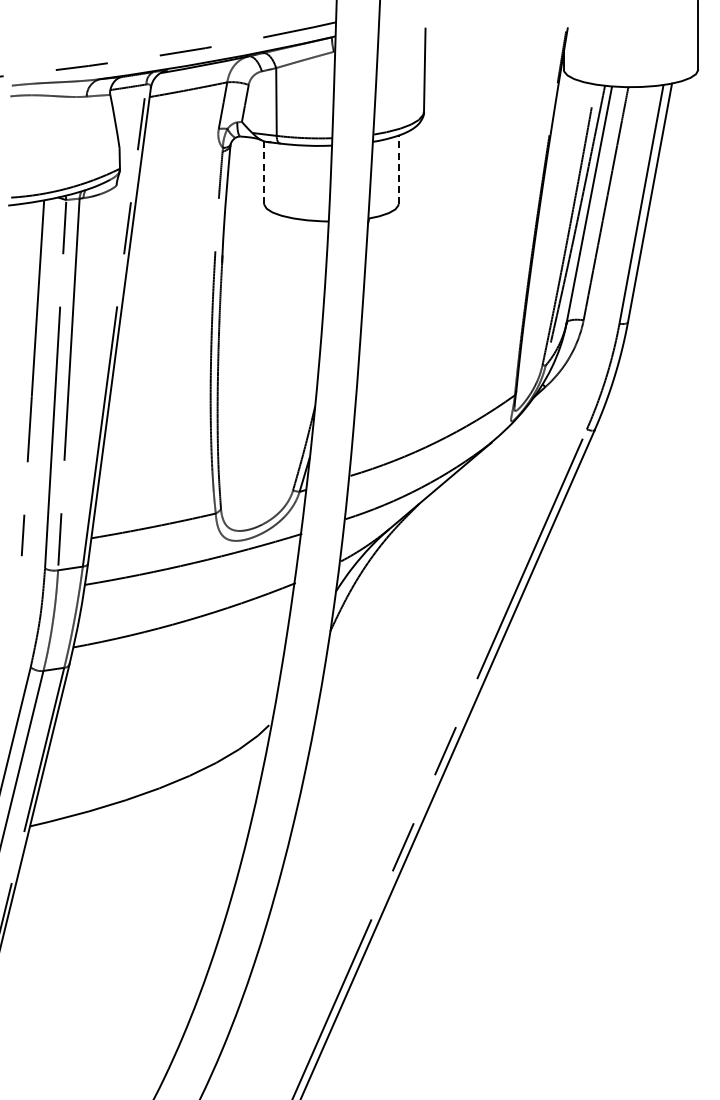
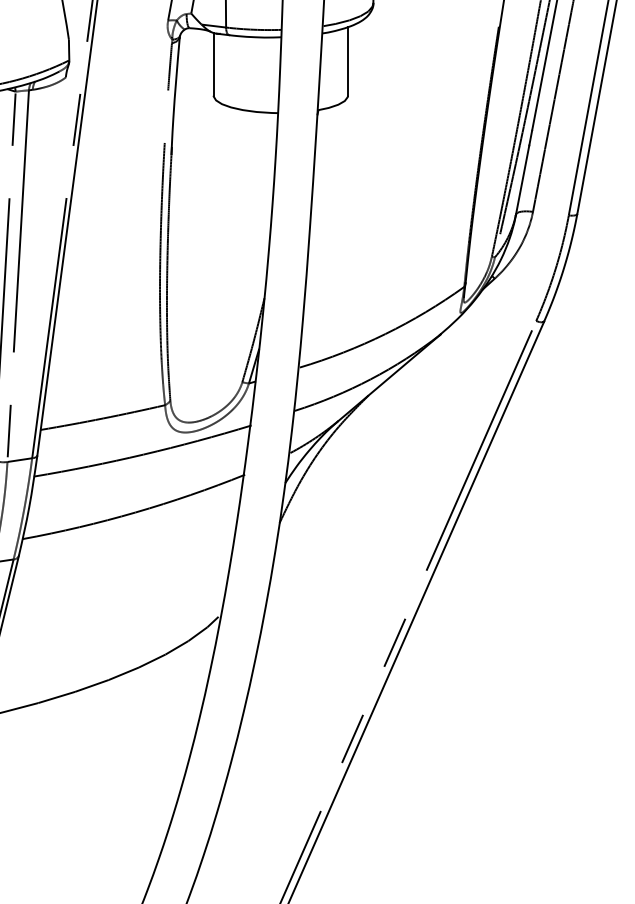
line: (398, 169) -> (347, 61), dashed -> solid
line: (264, 173) -> (213, 65), dashed -> solid

